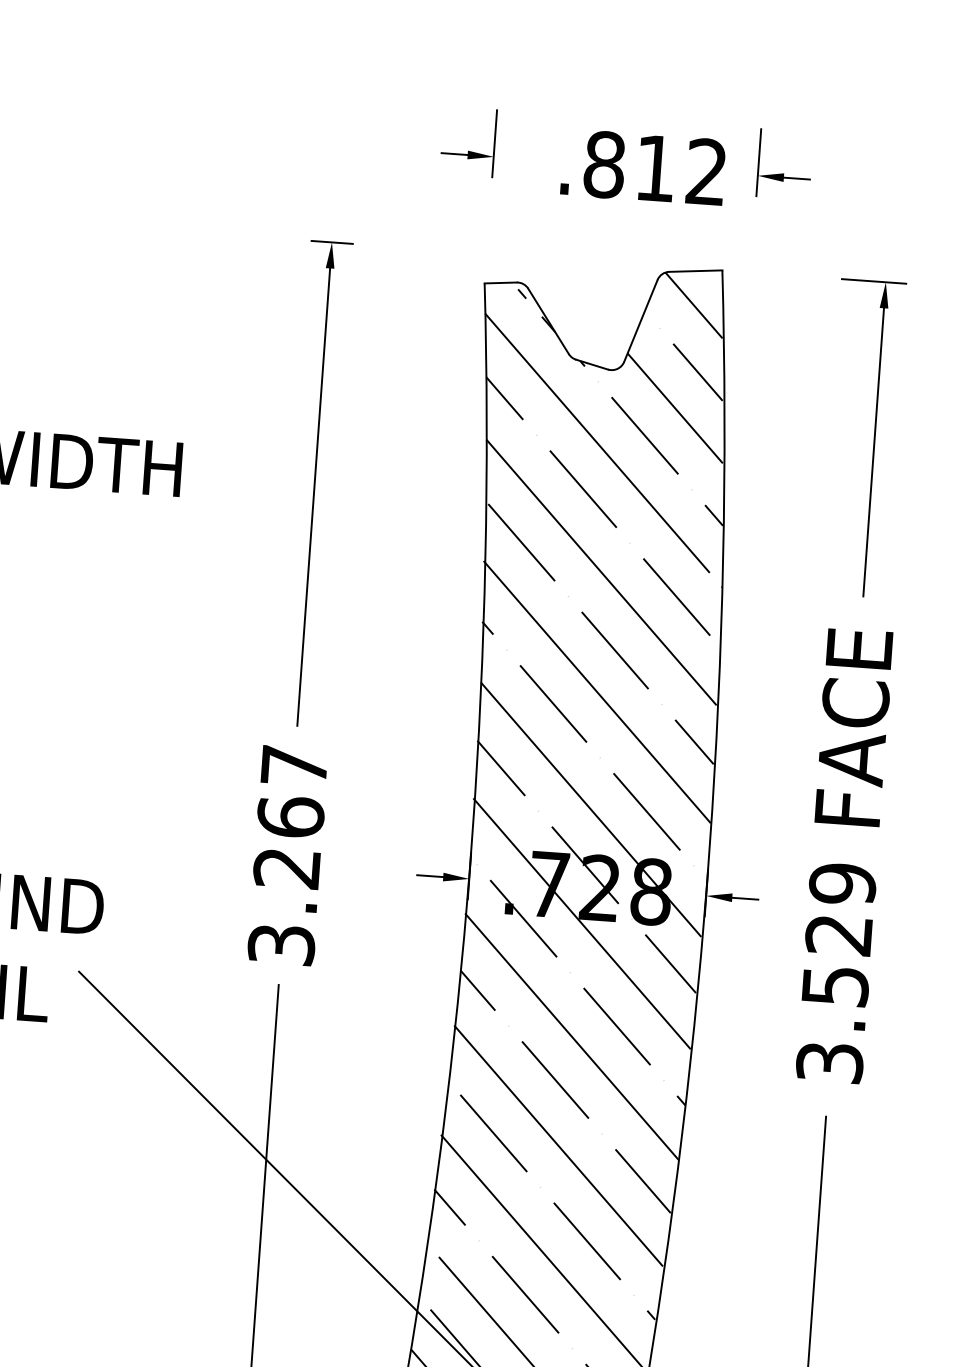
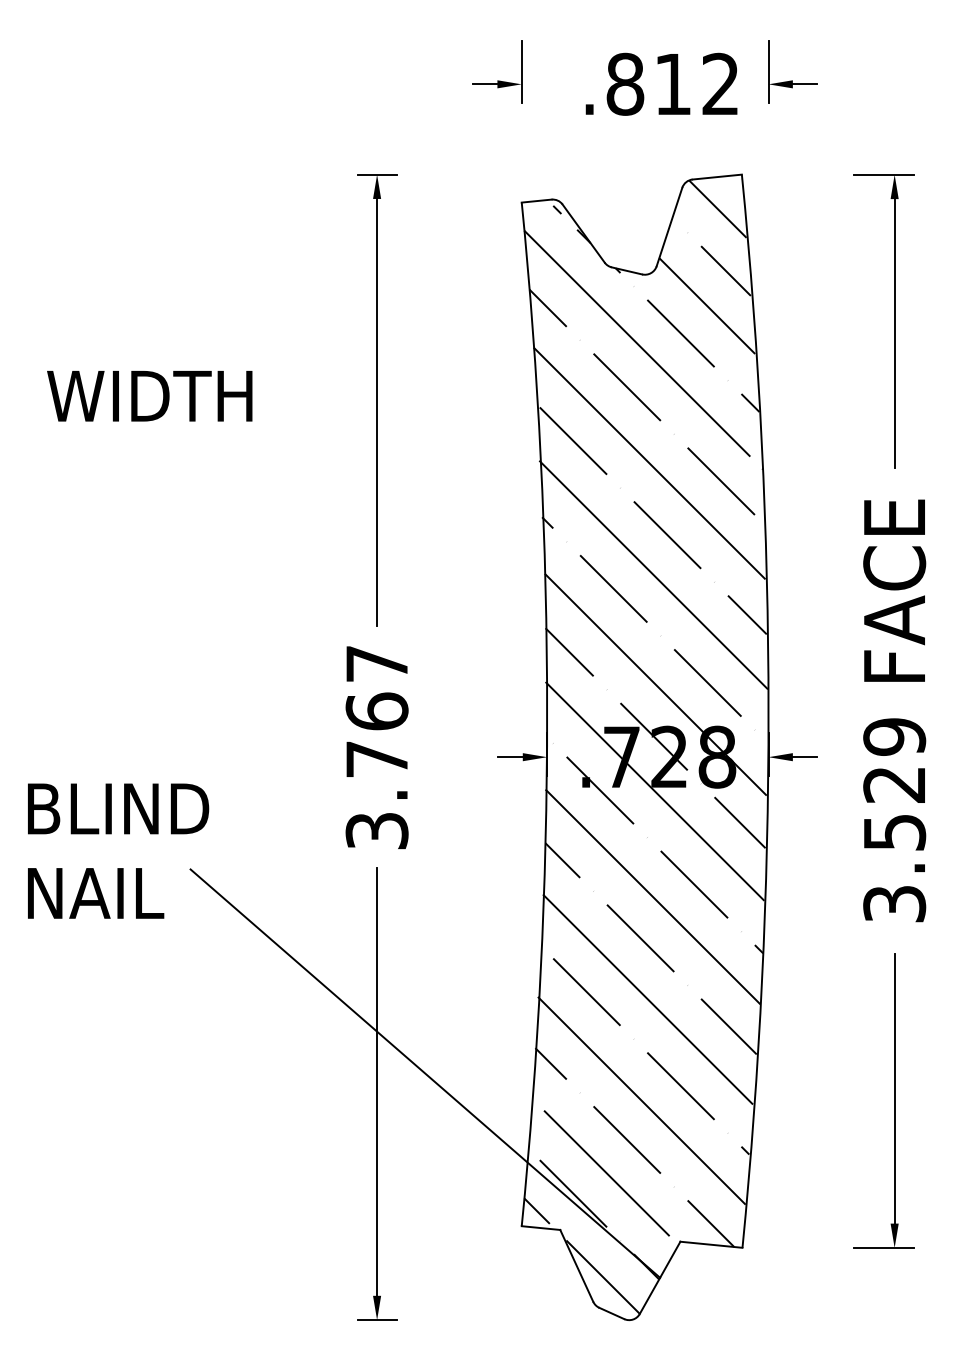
text: (286, 868) -> (376, 759), 3.267 -> 3.767

